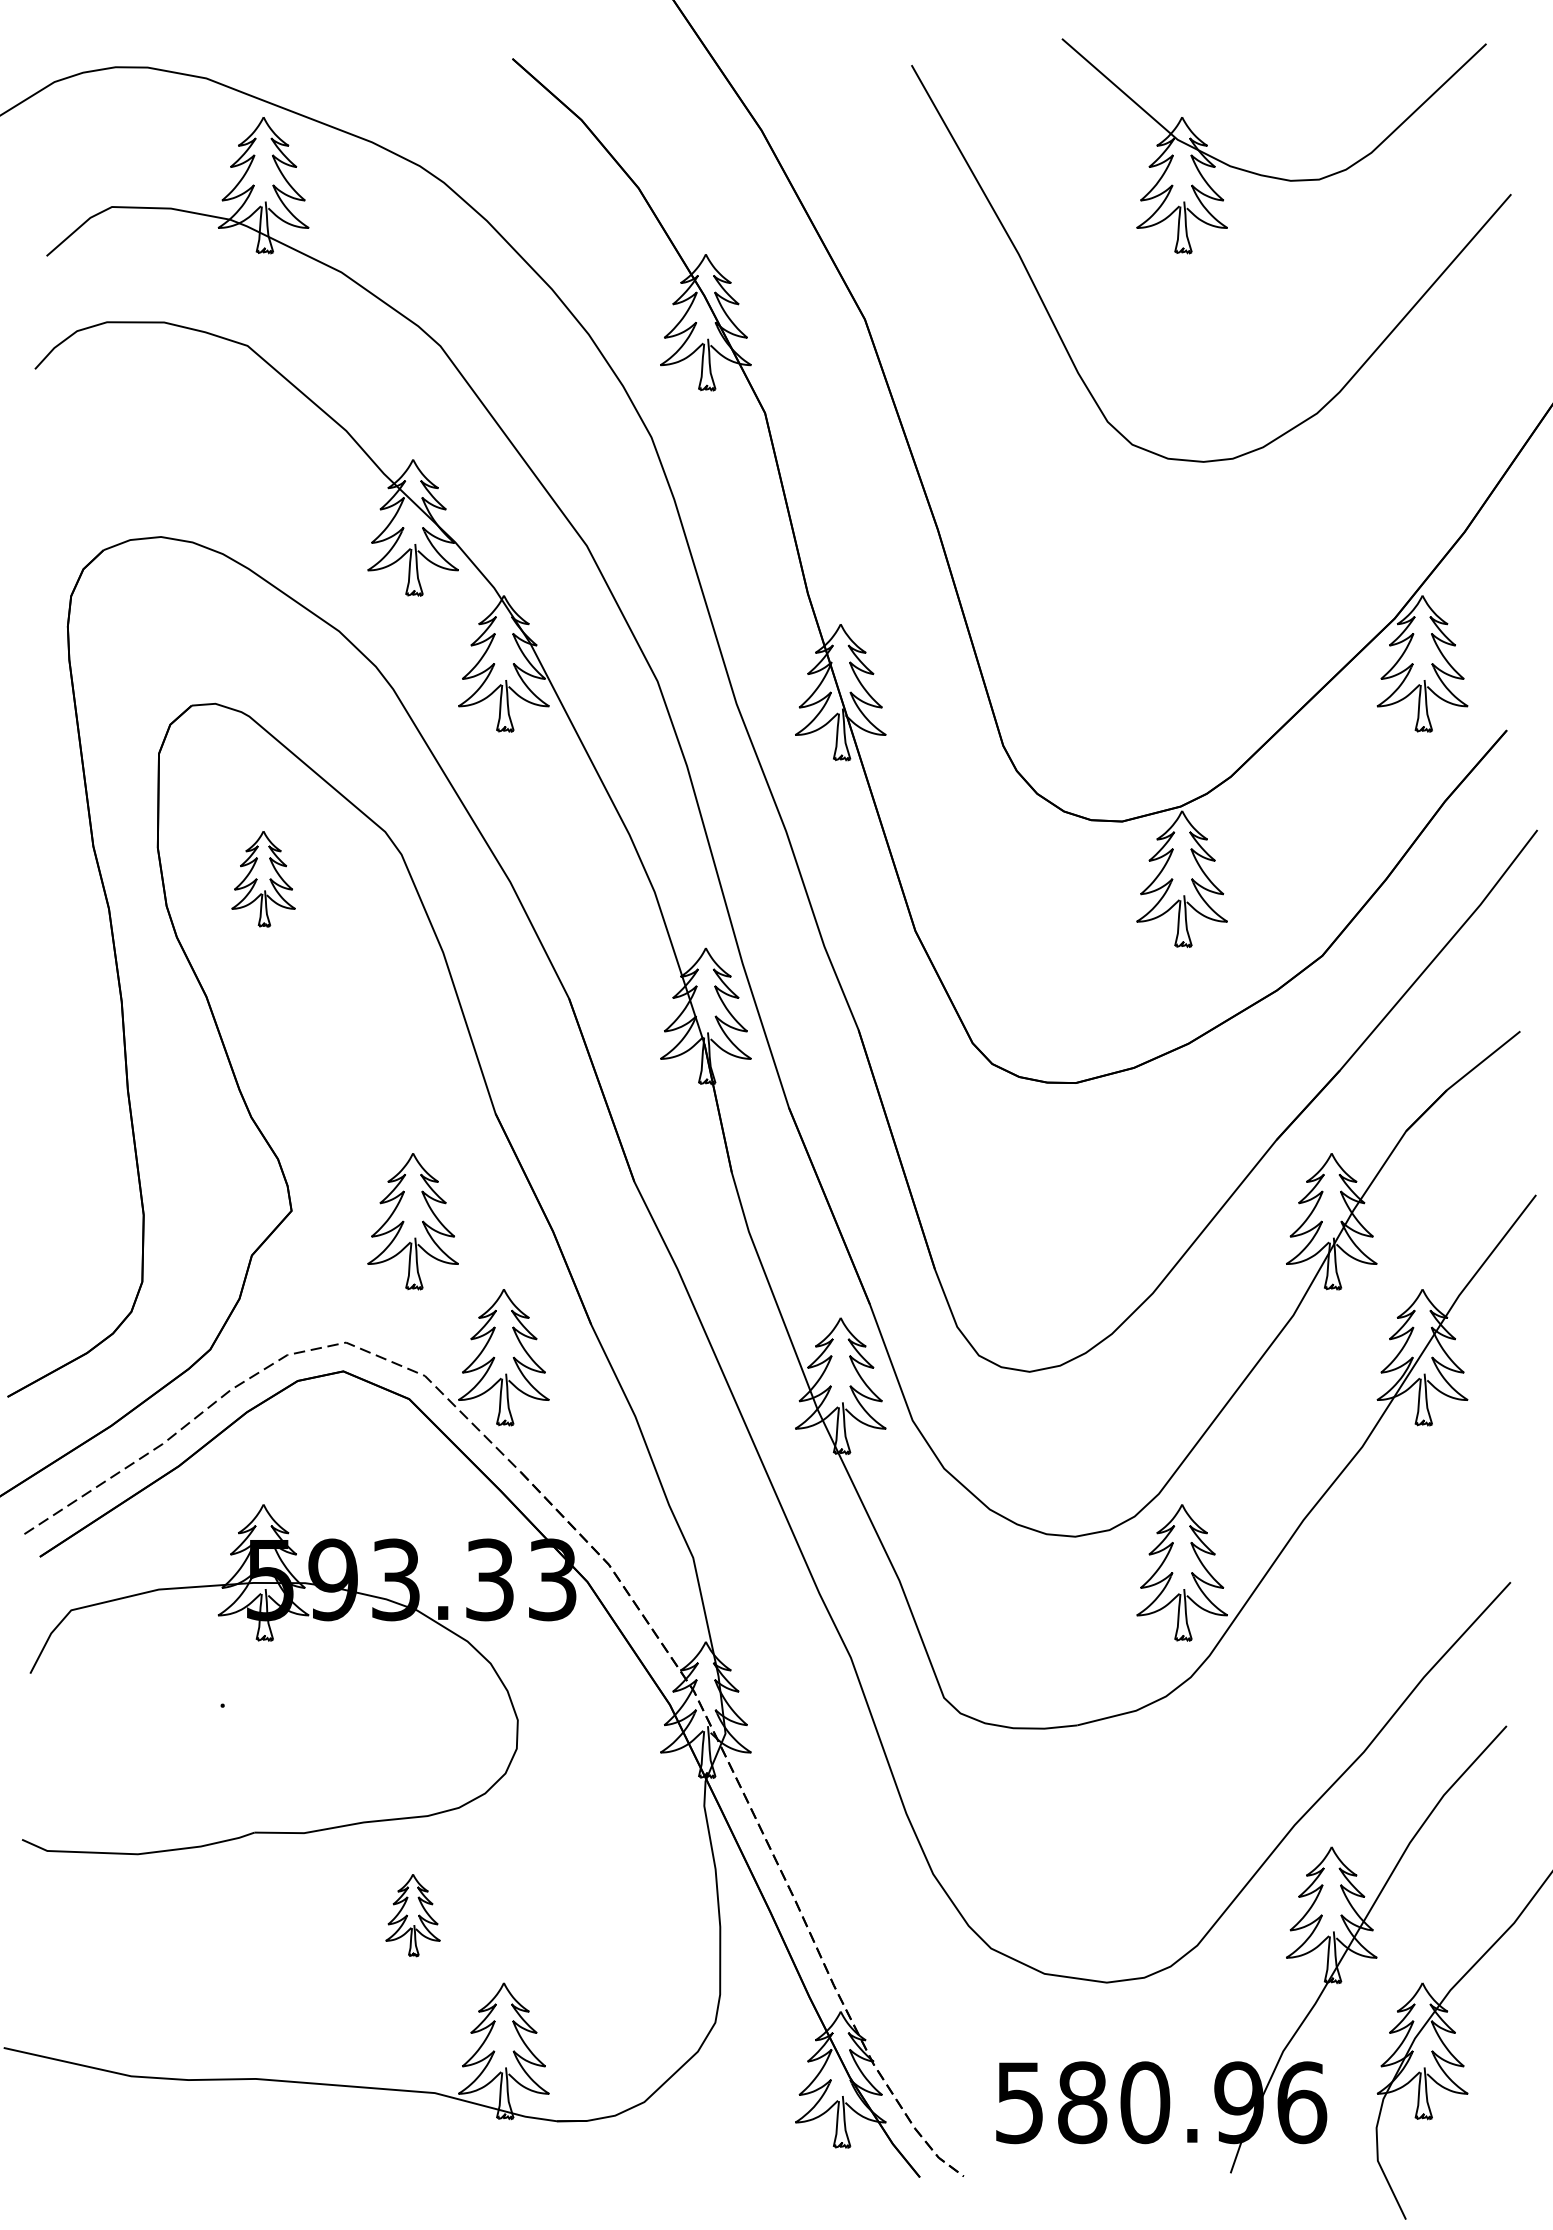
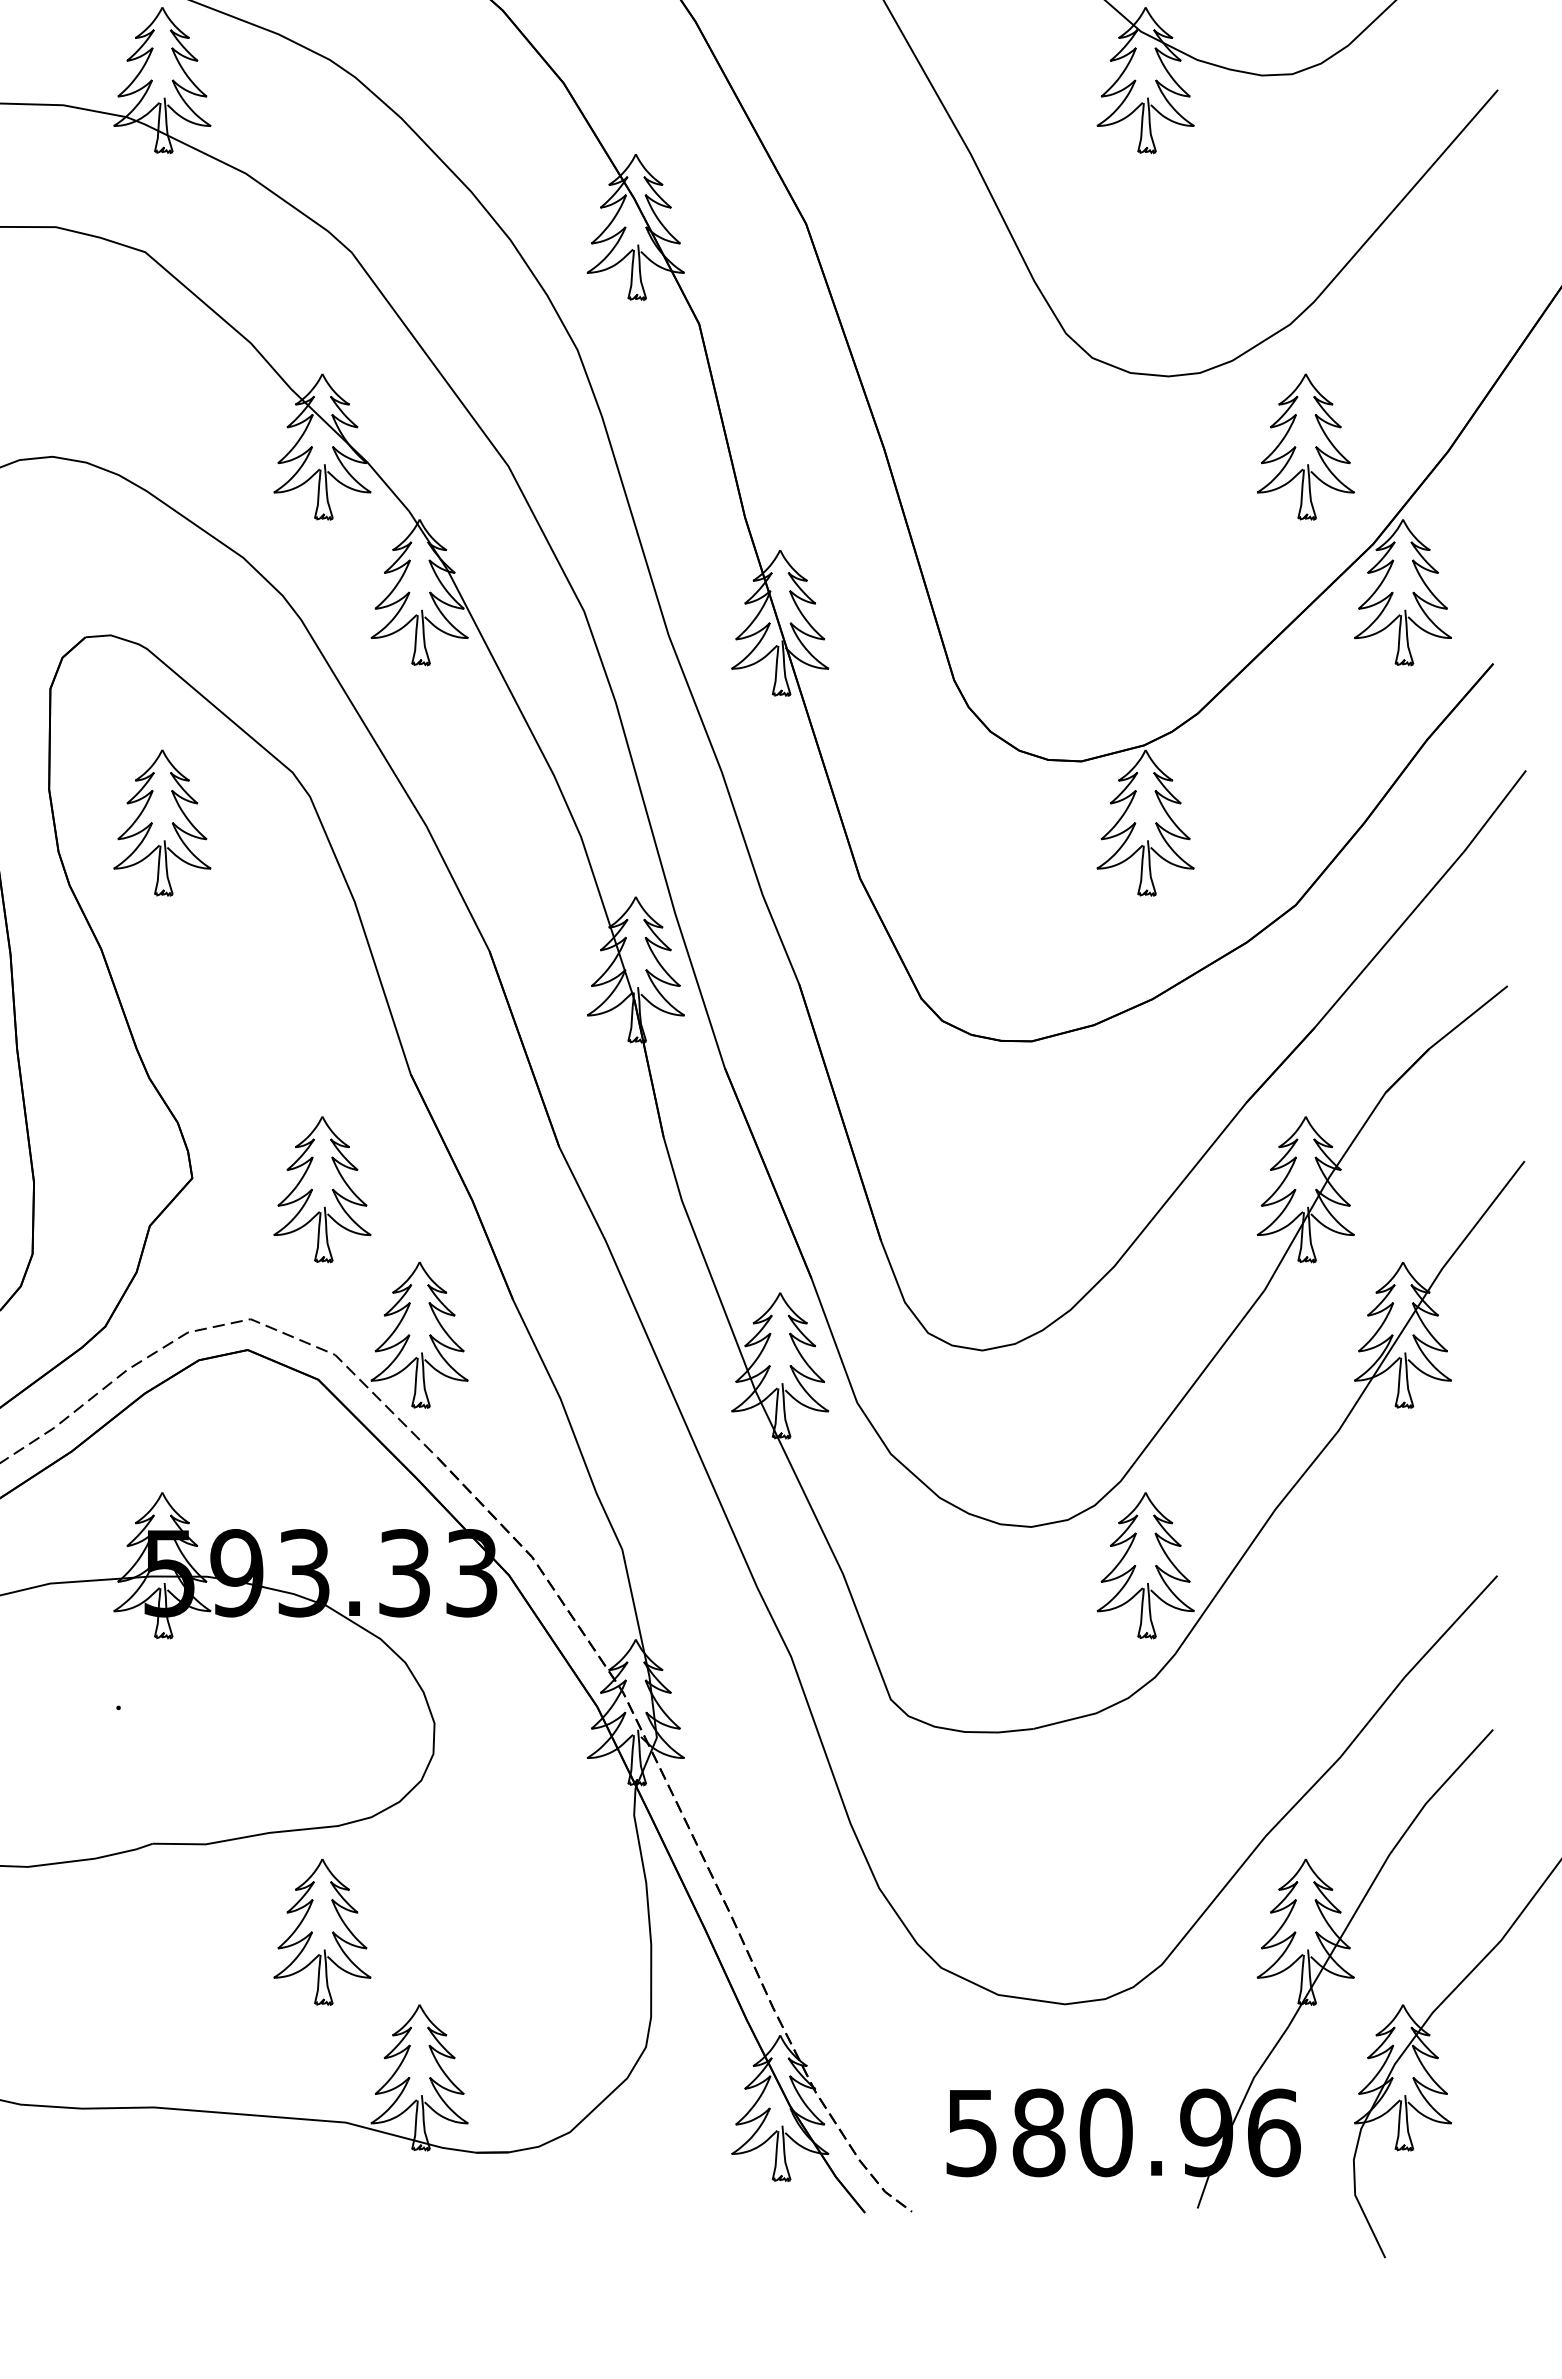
part: (1331, 527) -> (1305, 446), added
part: (263, 878) -> (162, 822), size x1.43
part: (412, 1915) -> (321, 1932), size x1.67

